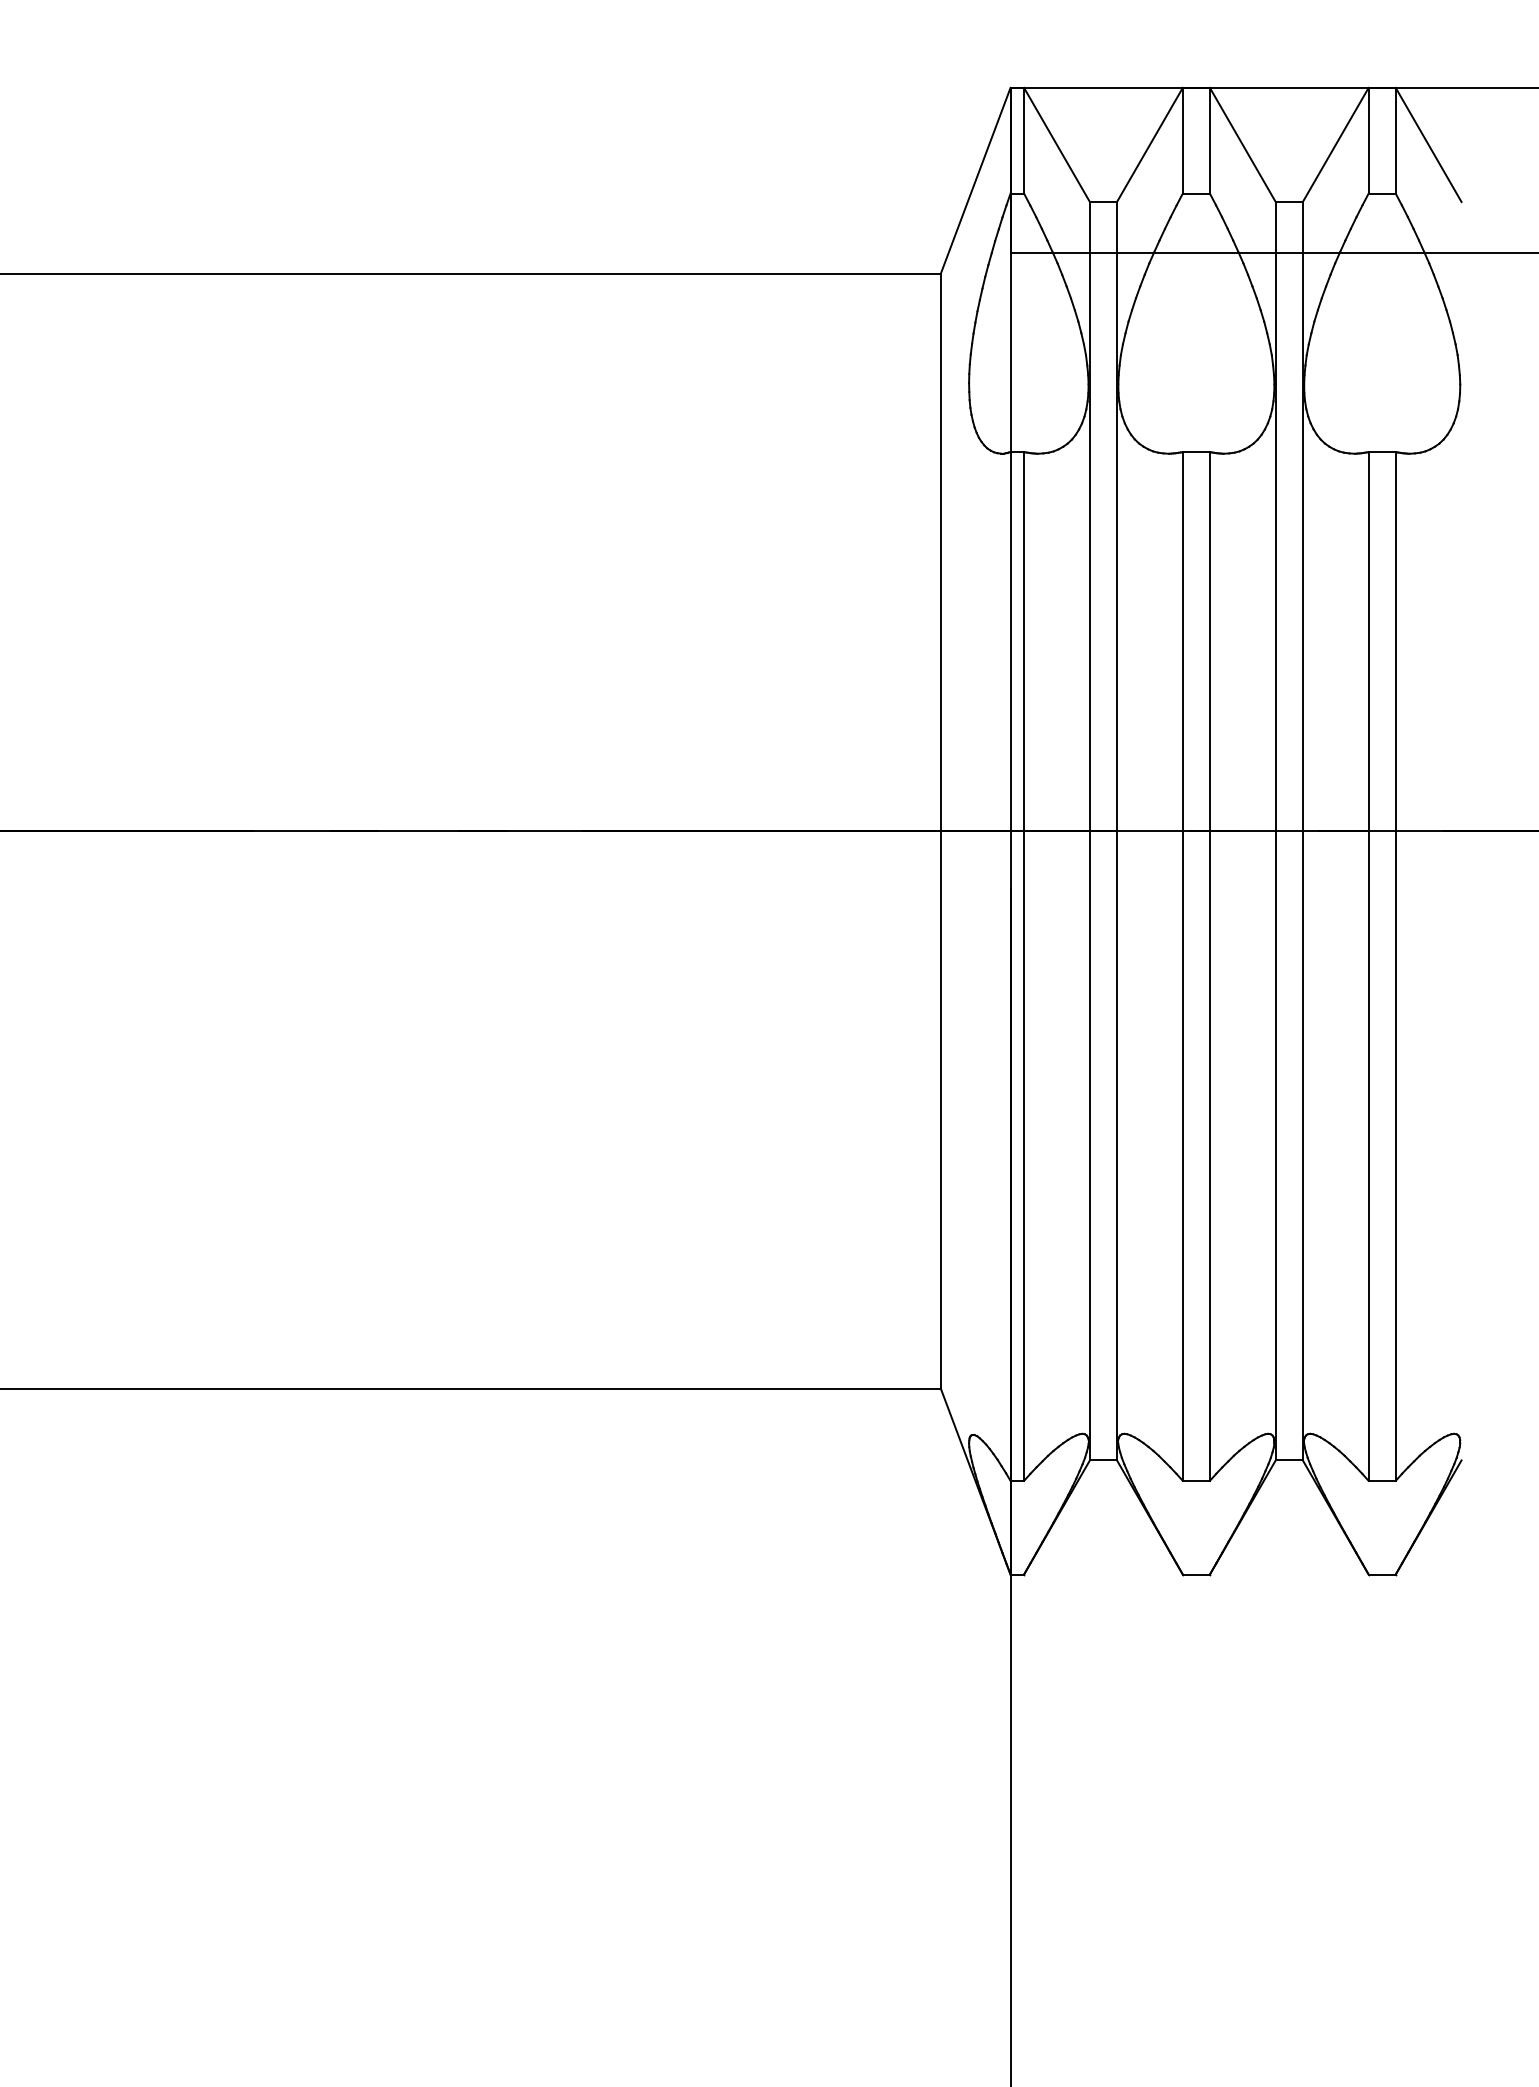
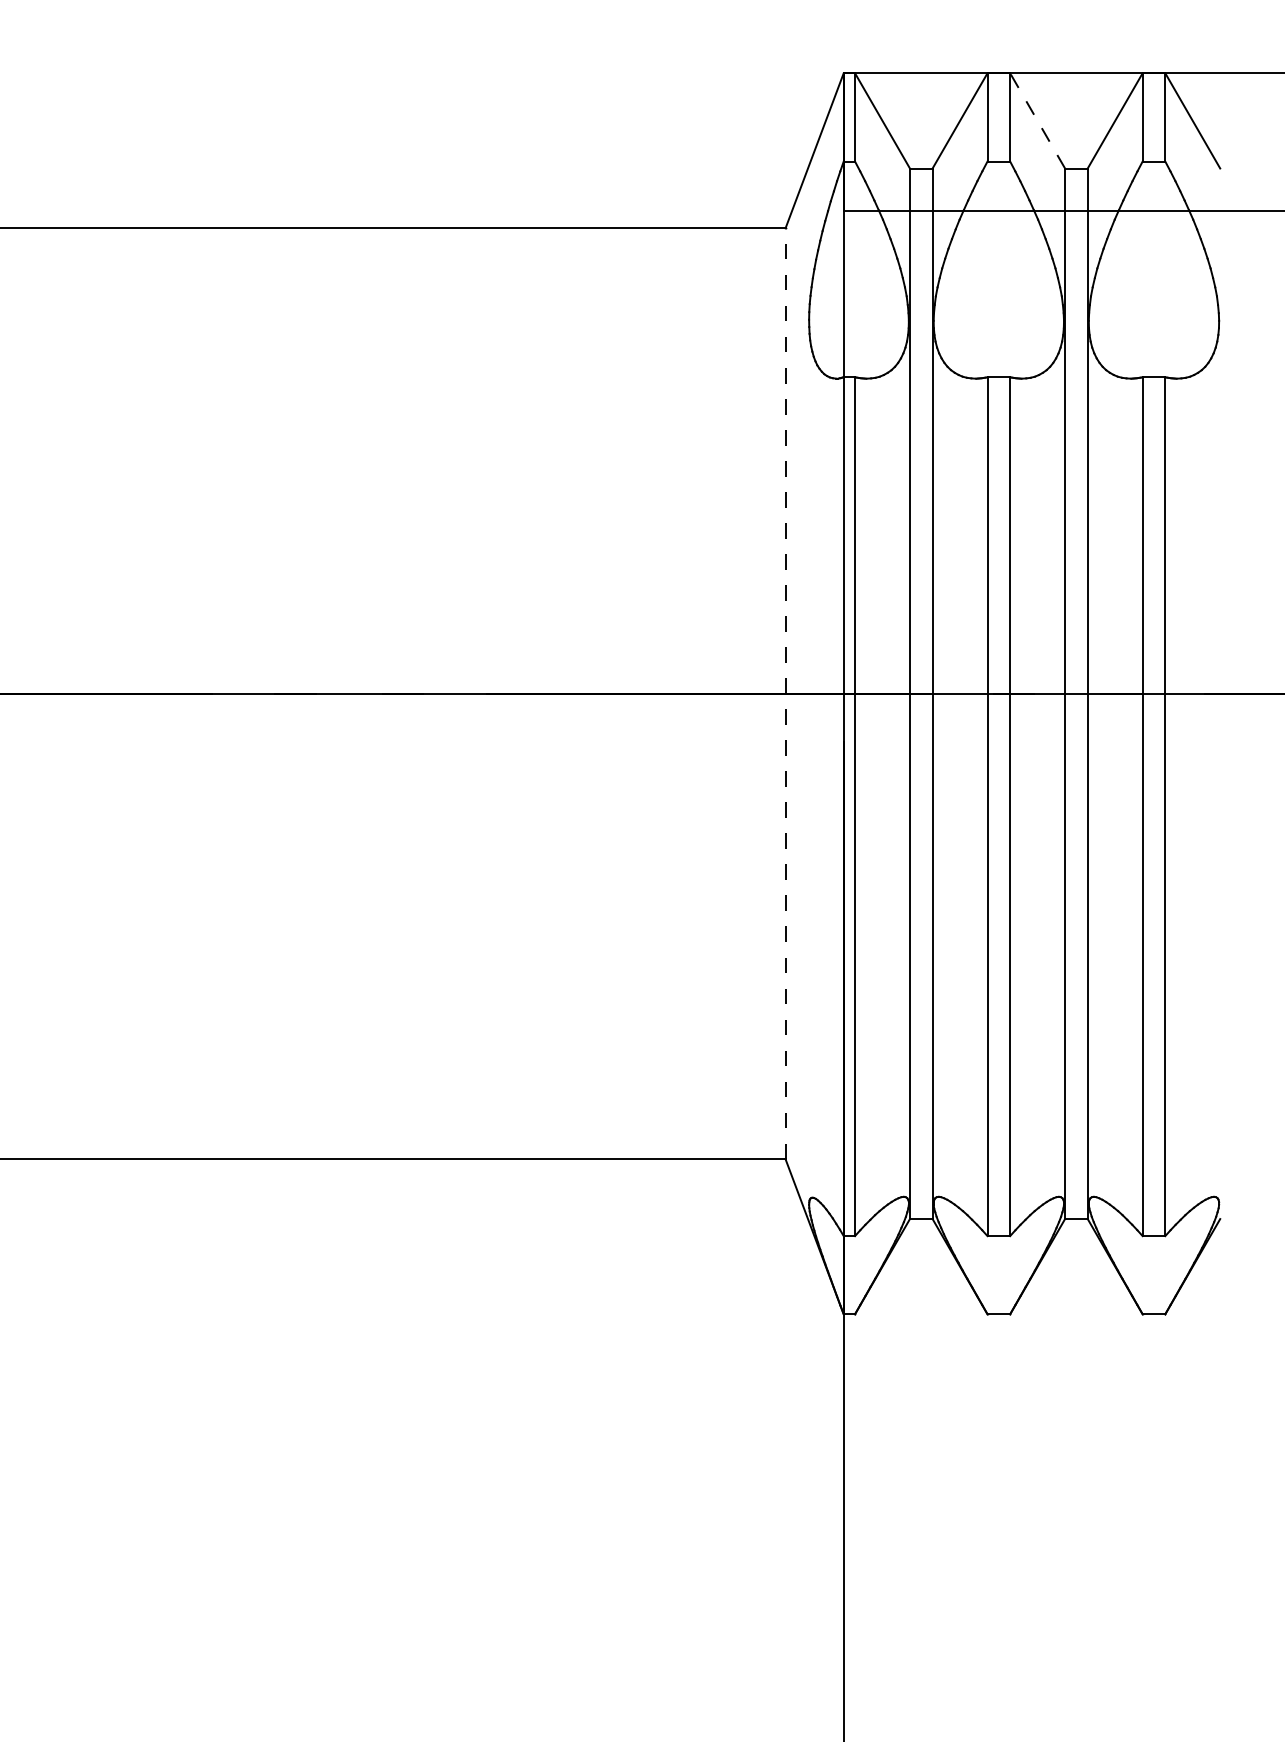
line: (1242, 144) -> (1037, 120), solid -> dashed
line: (940, 830) -> (785, 693), solid -> dashed

